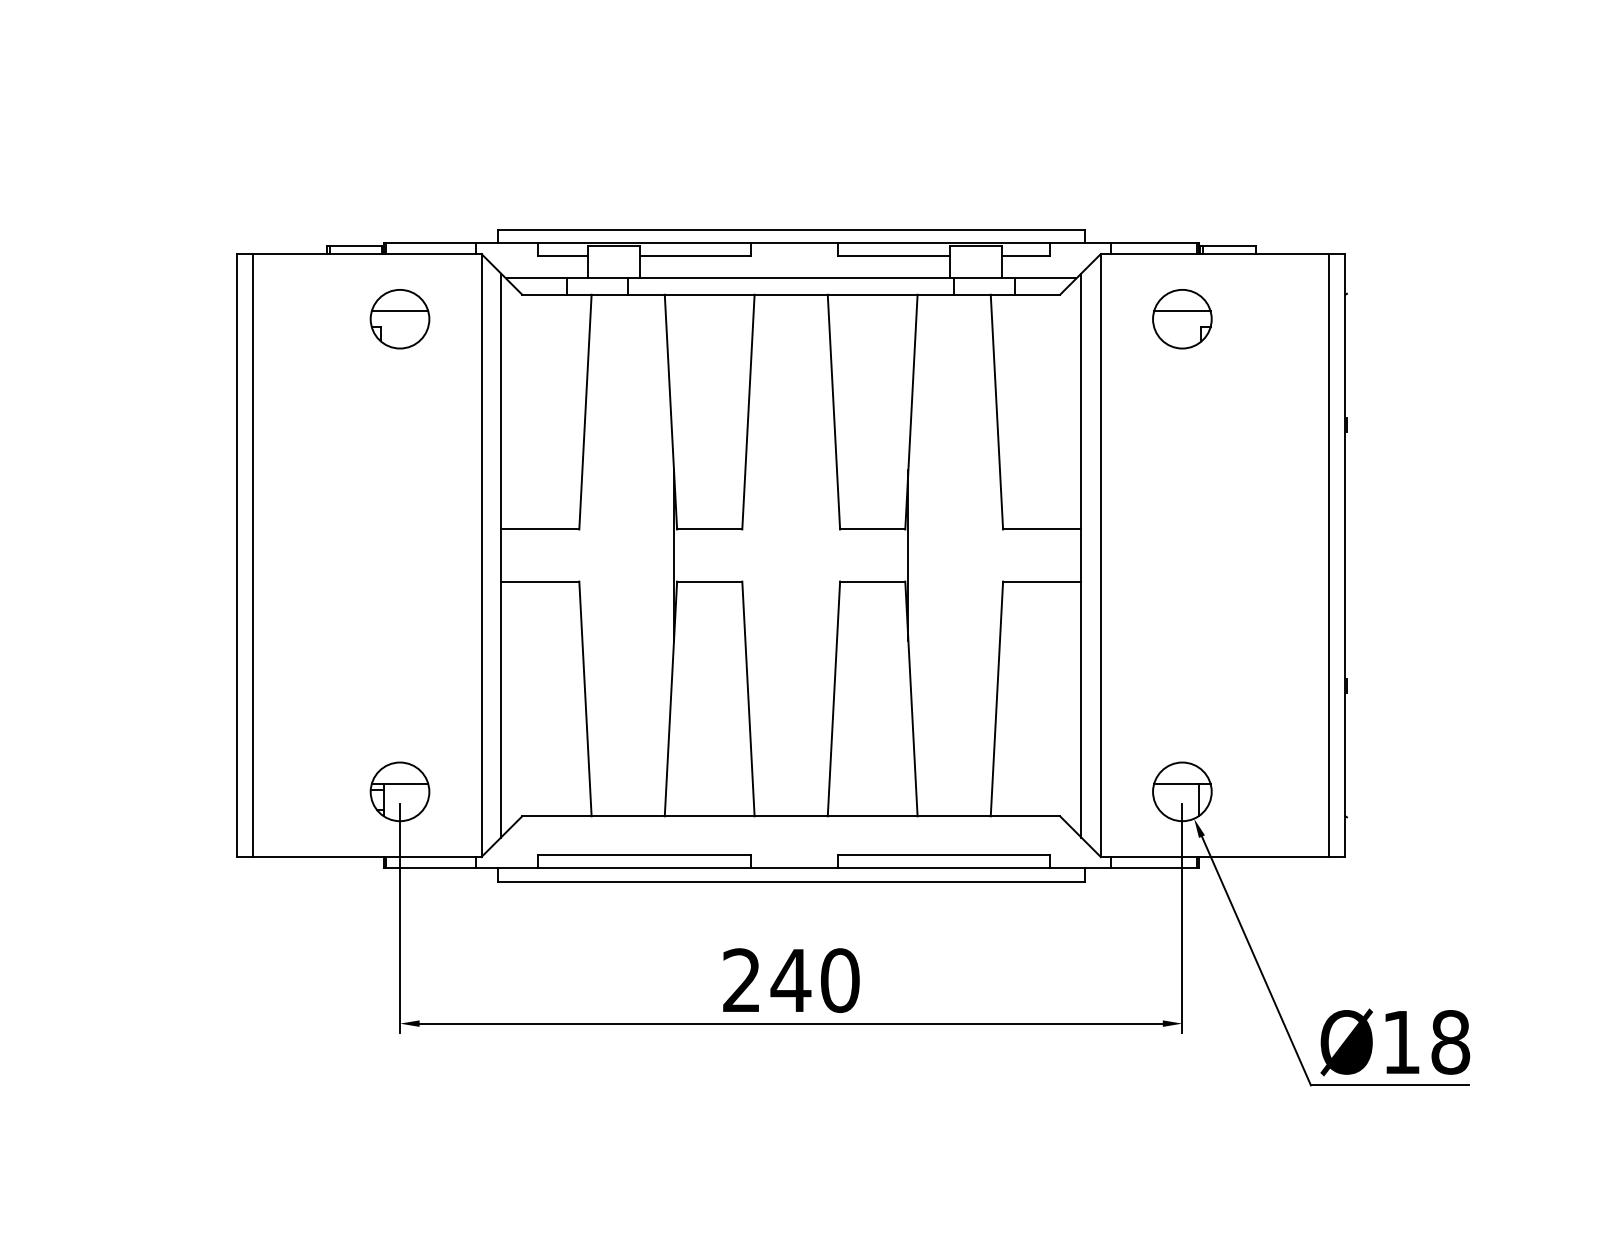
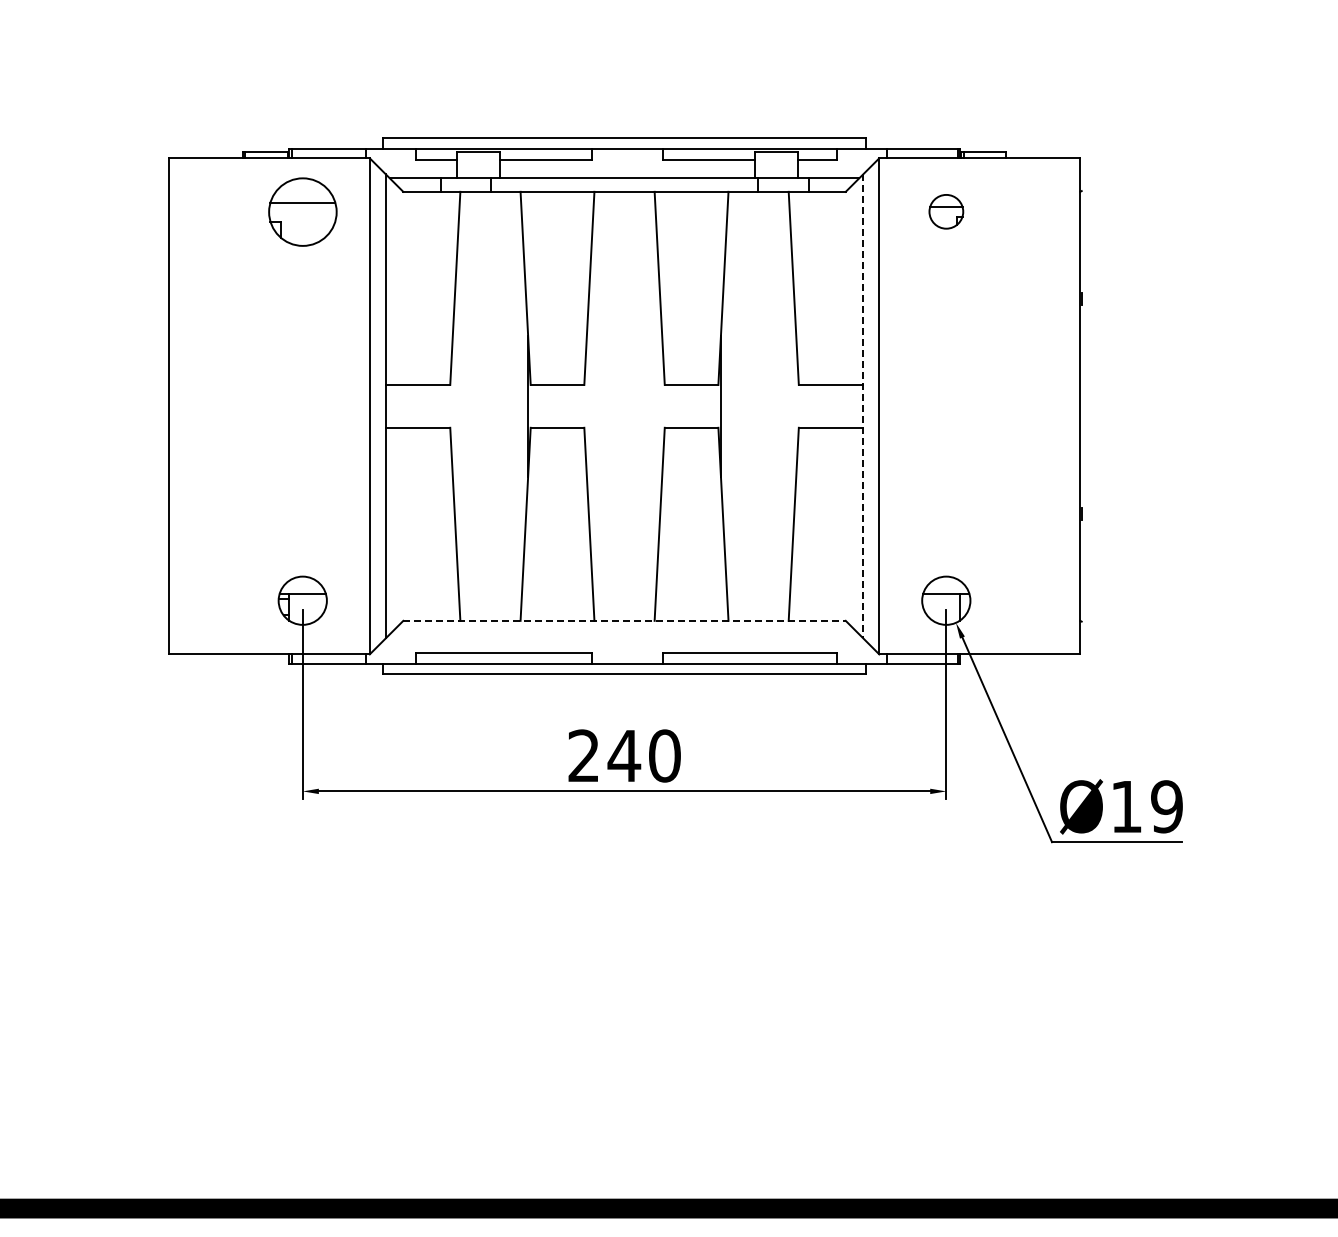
part: (399, 318) -> (302, 211), size x1.4
part: (1182, 318) -> (946, 211), size x0.7
line: (253, 555) -> (182, 406), removed
line: (1081, 555) -> (863, 406), solid -> dashed
line: (1328, 555) -> (1066, 406), removed
line: (792, 815) -> (625, 620), solid -> dashed
text: (1450, 1041) -> (1166, 806), Ø18 -> Ø19

